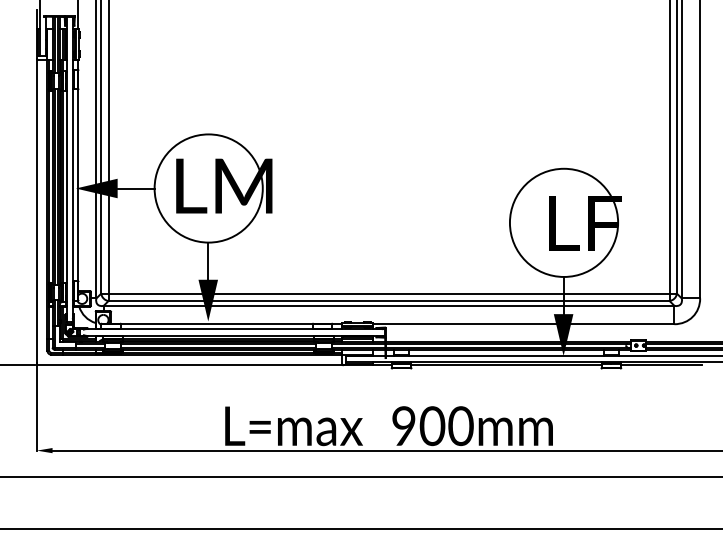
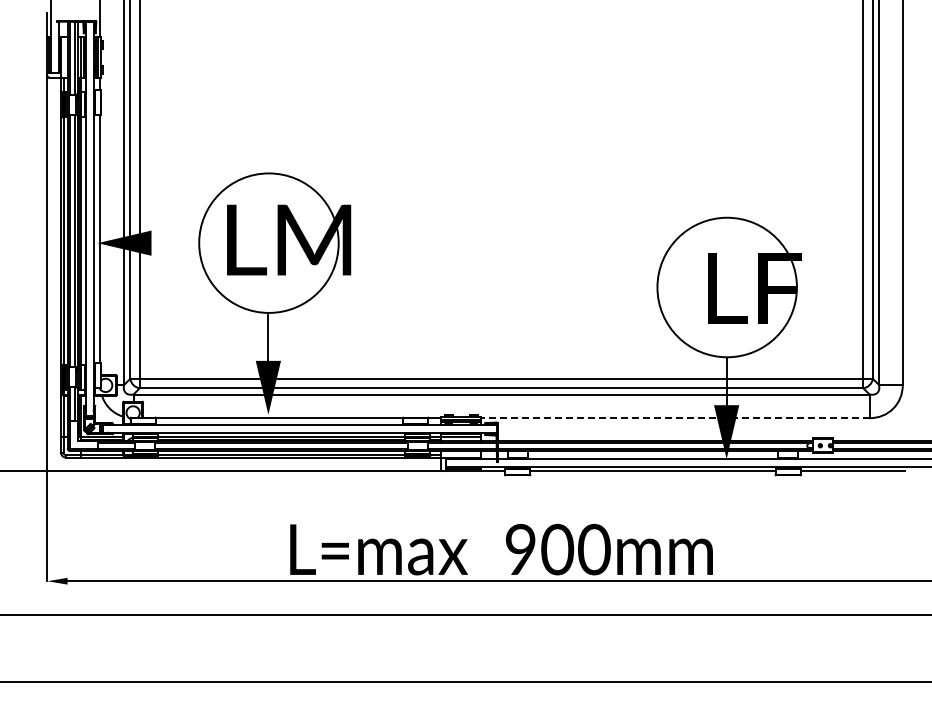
line: (136, 188) -> (175, 243), removed
line: (523, 324) -> (674, 418), solid -> dashed

